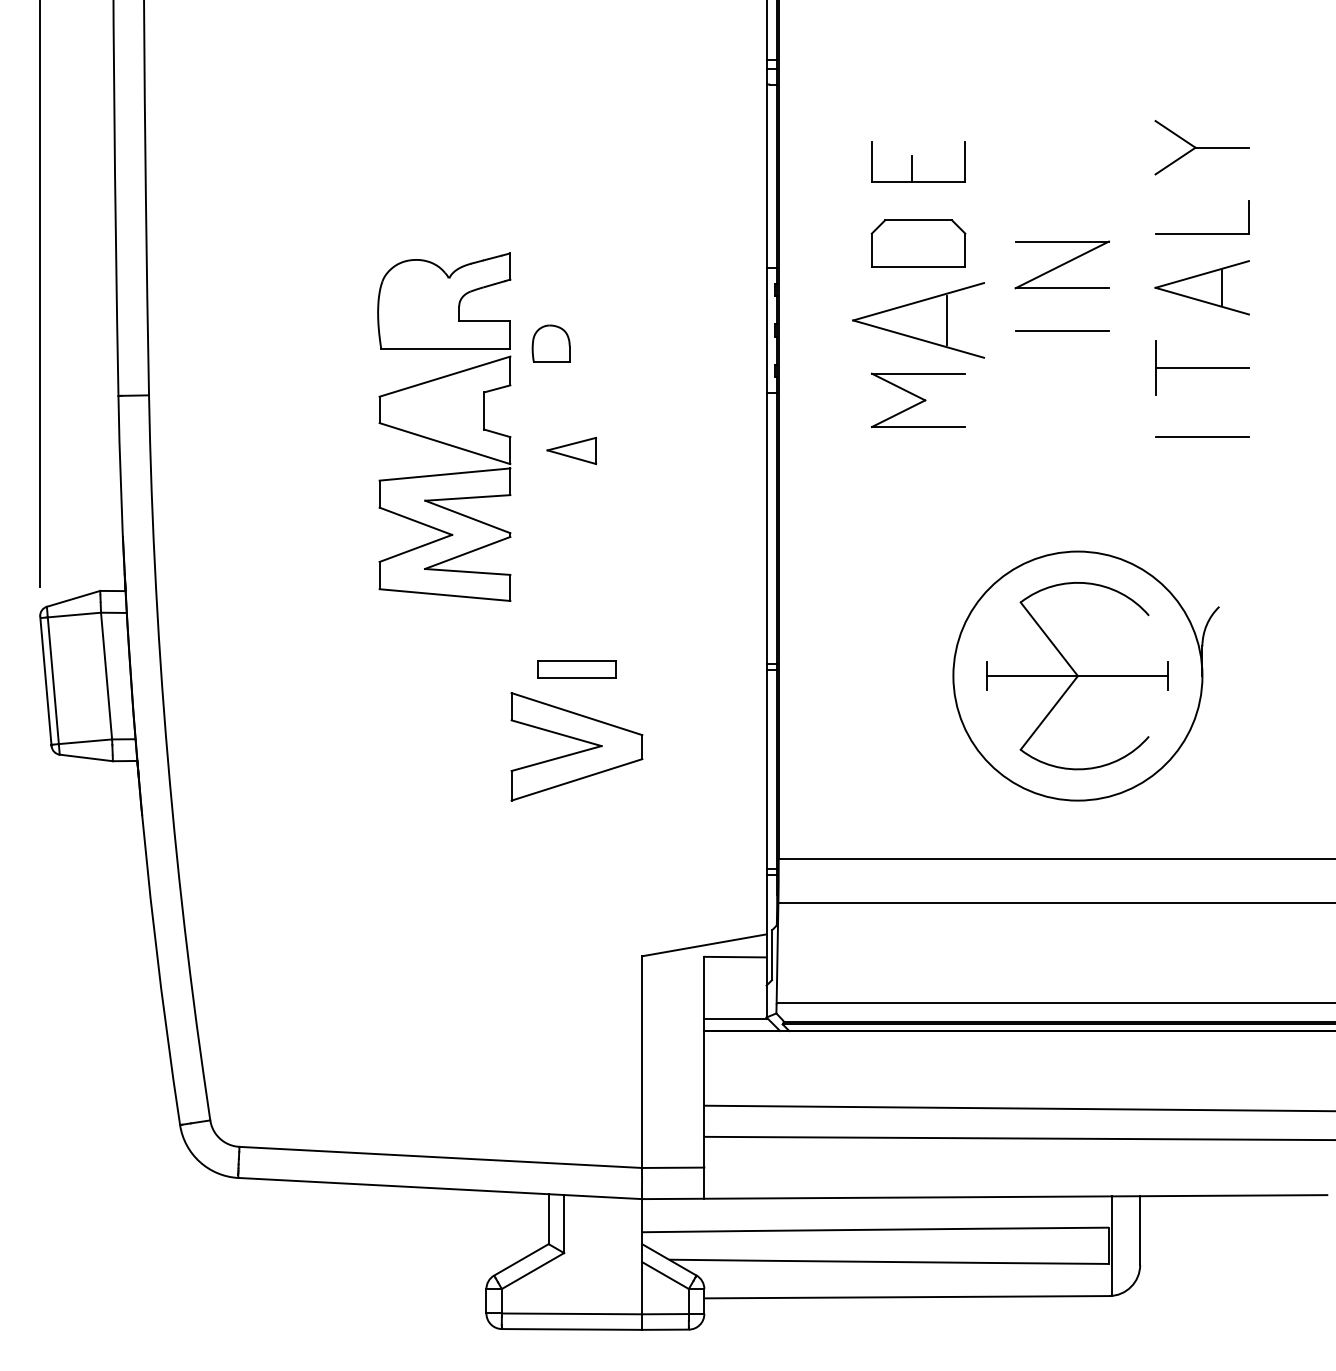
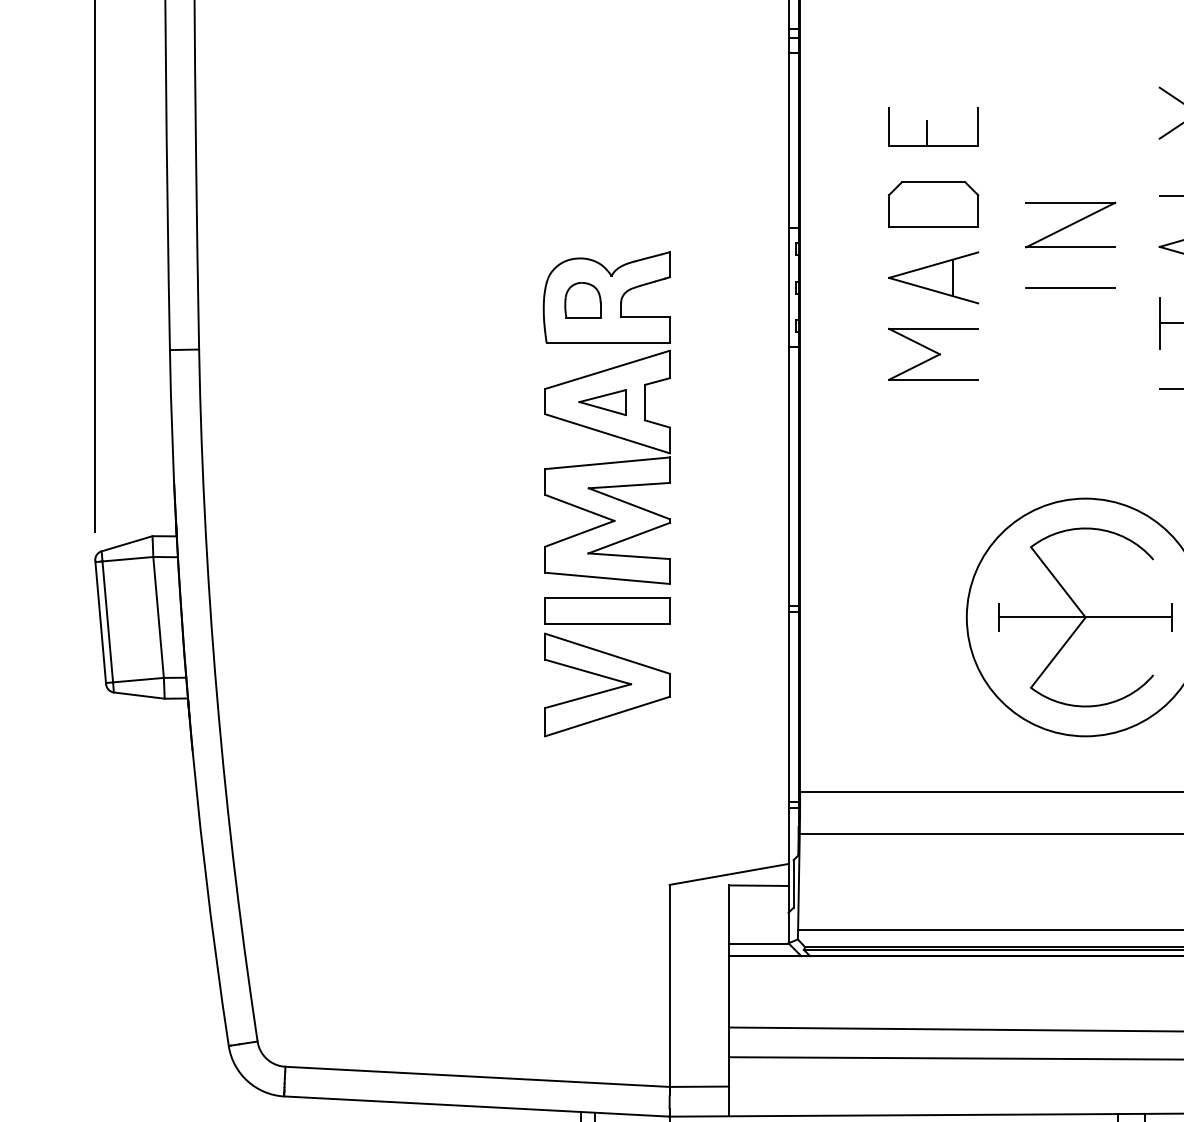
part: (918, 319) -> (933, 277), size x0.71
part: (444, 426) -> (607, 417), moved
part: (576, 669) -> (607, 611), size x1.67

